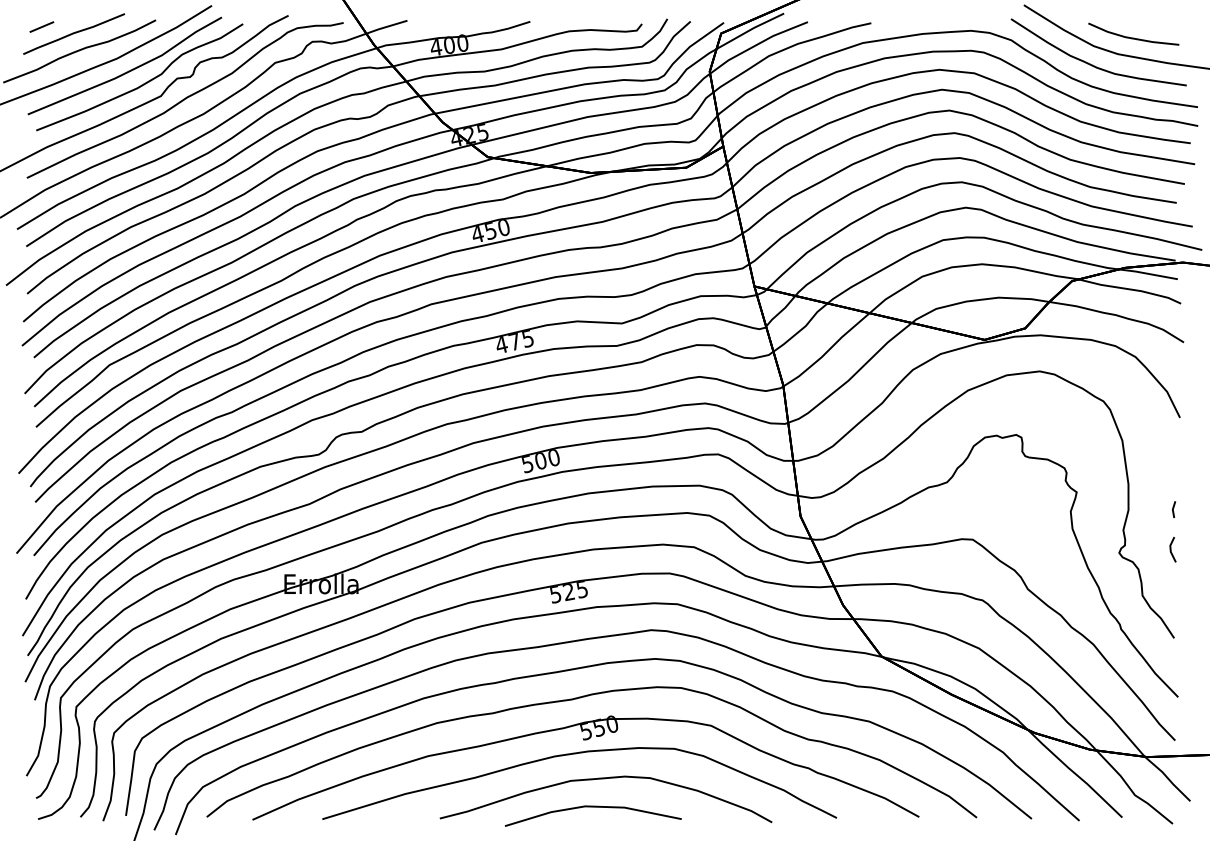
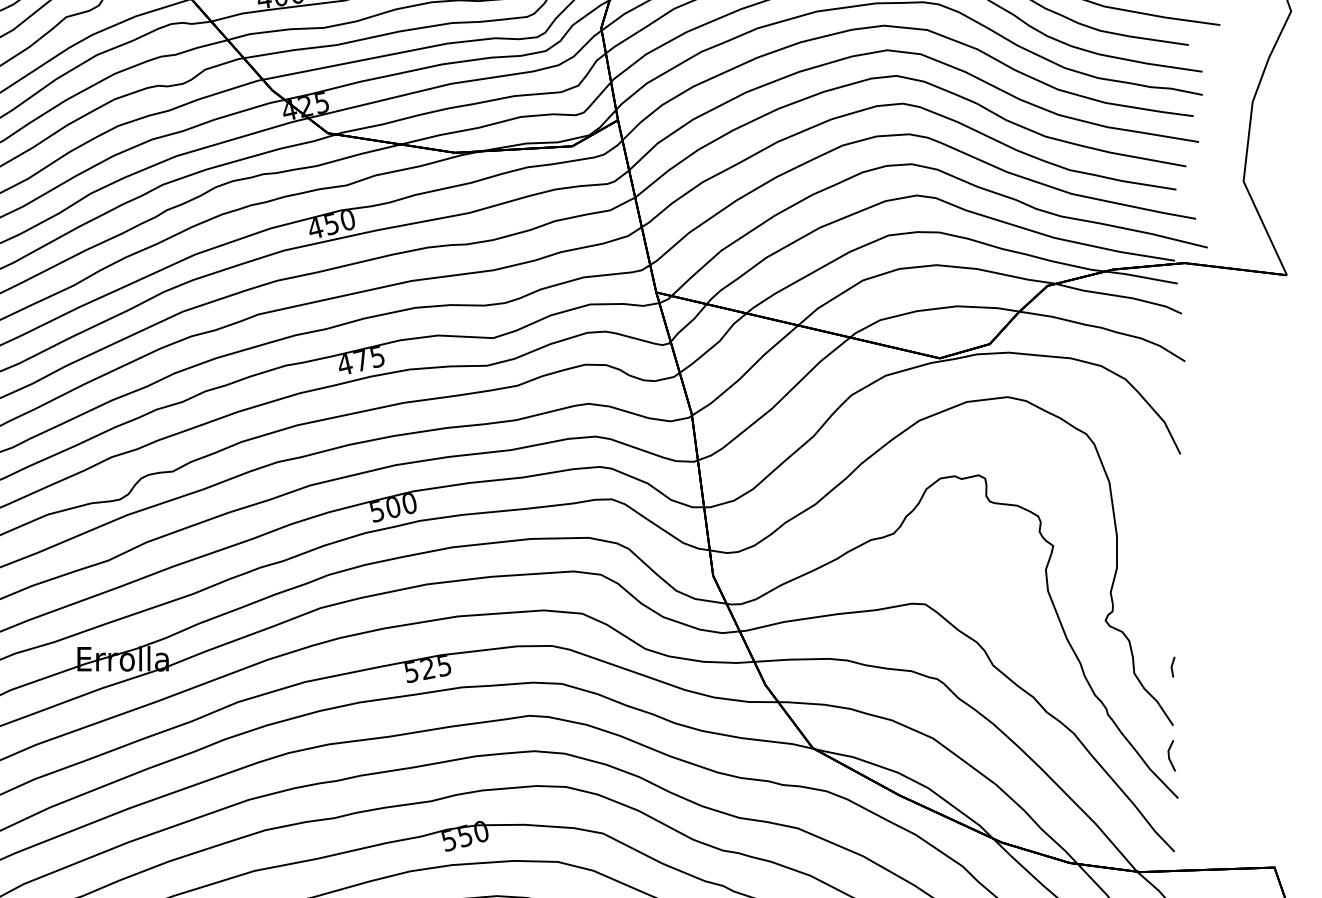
line: (1173, 509) -> (1172, 666), moved
line: (1171, 549) -> (1169, 755), moved

